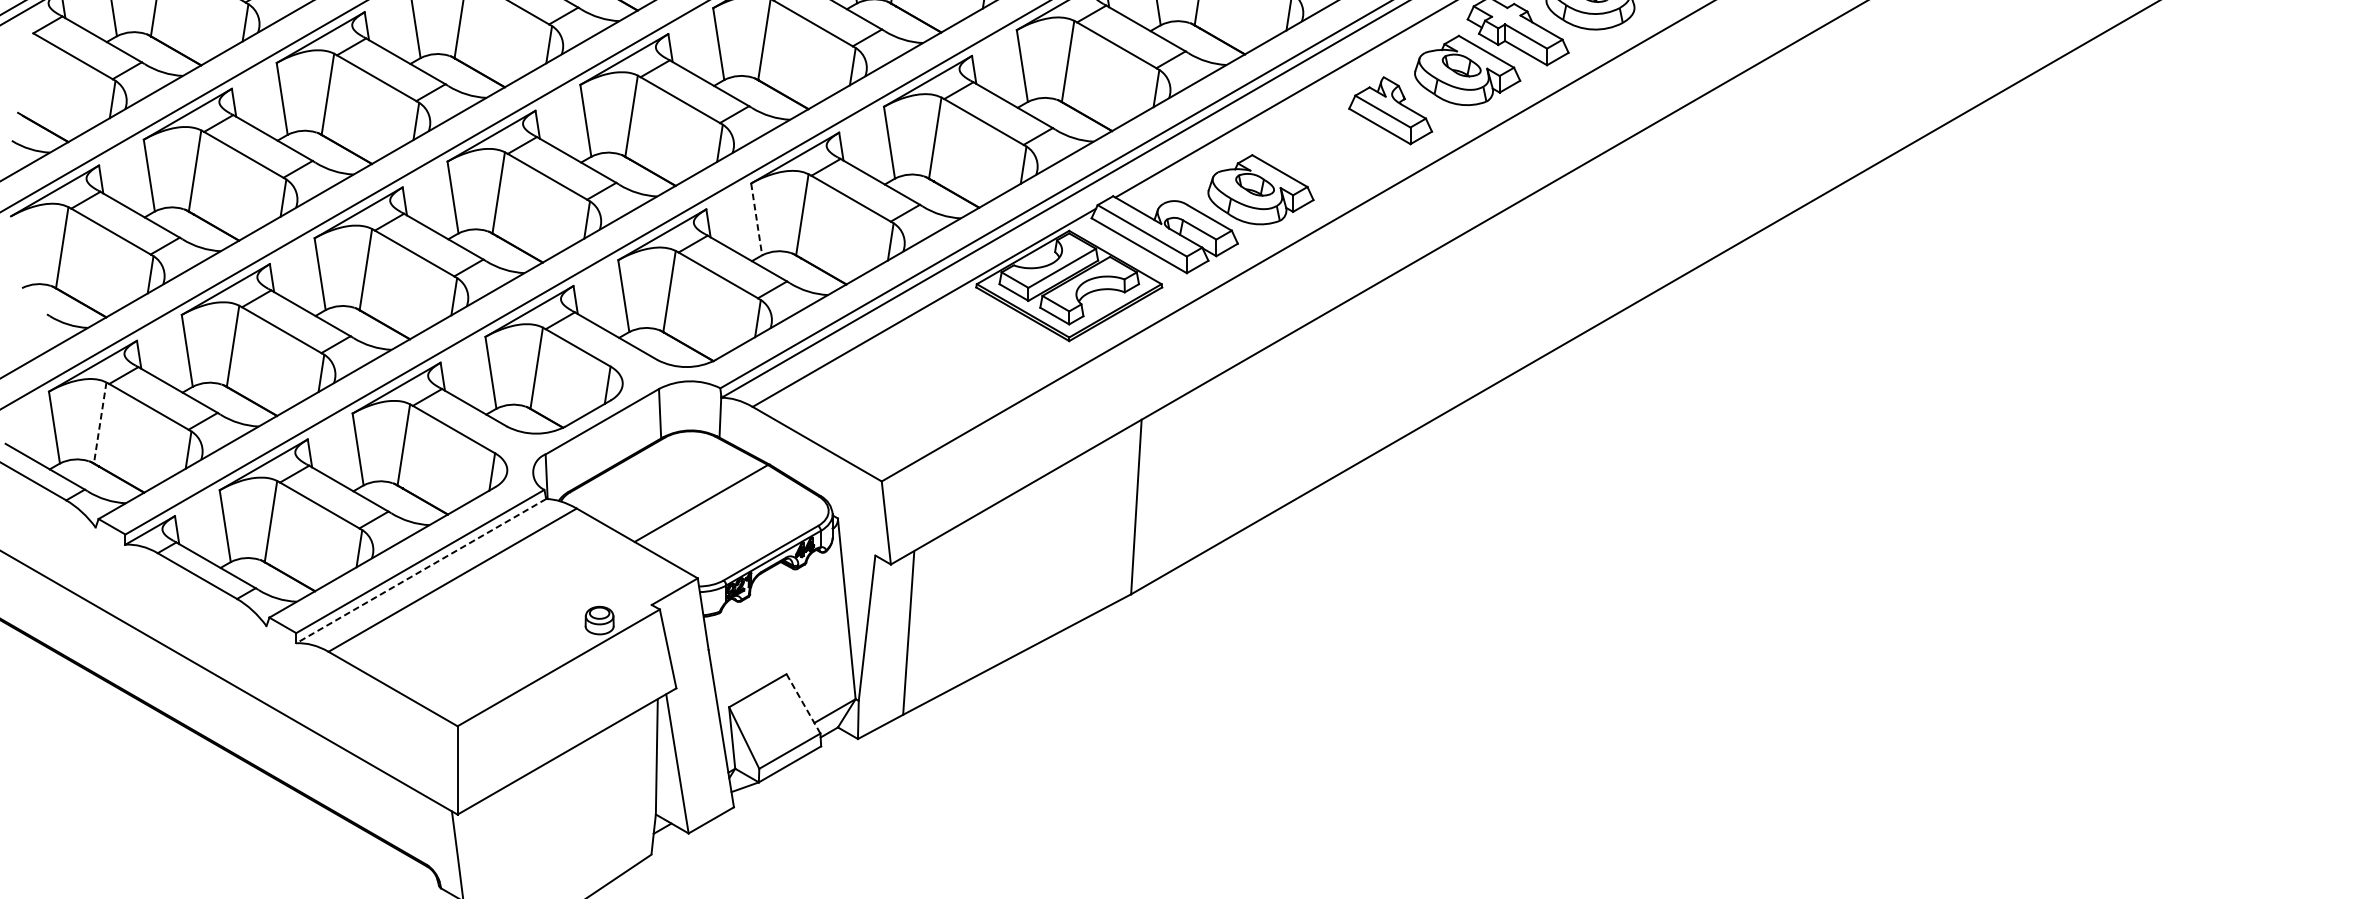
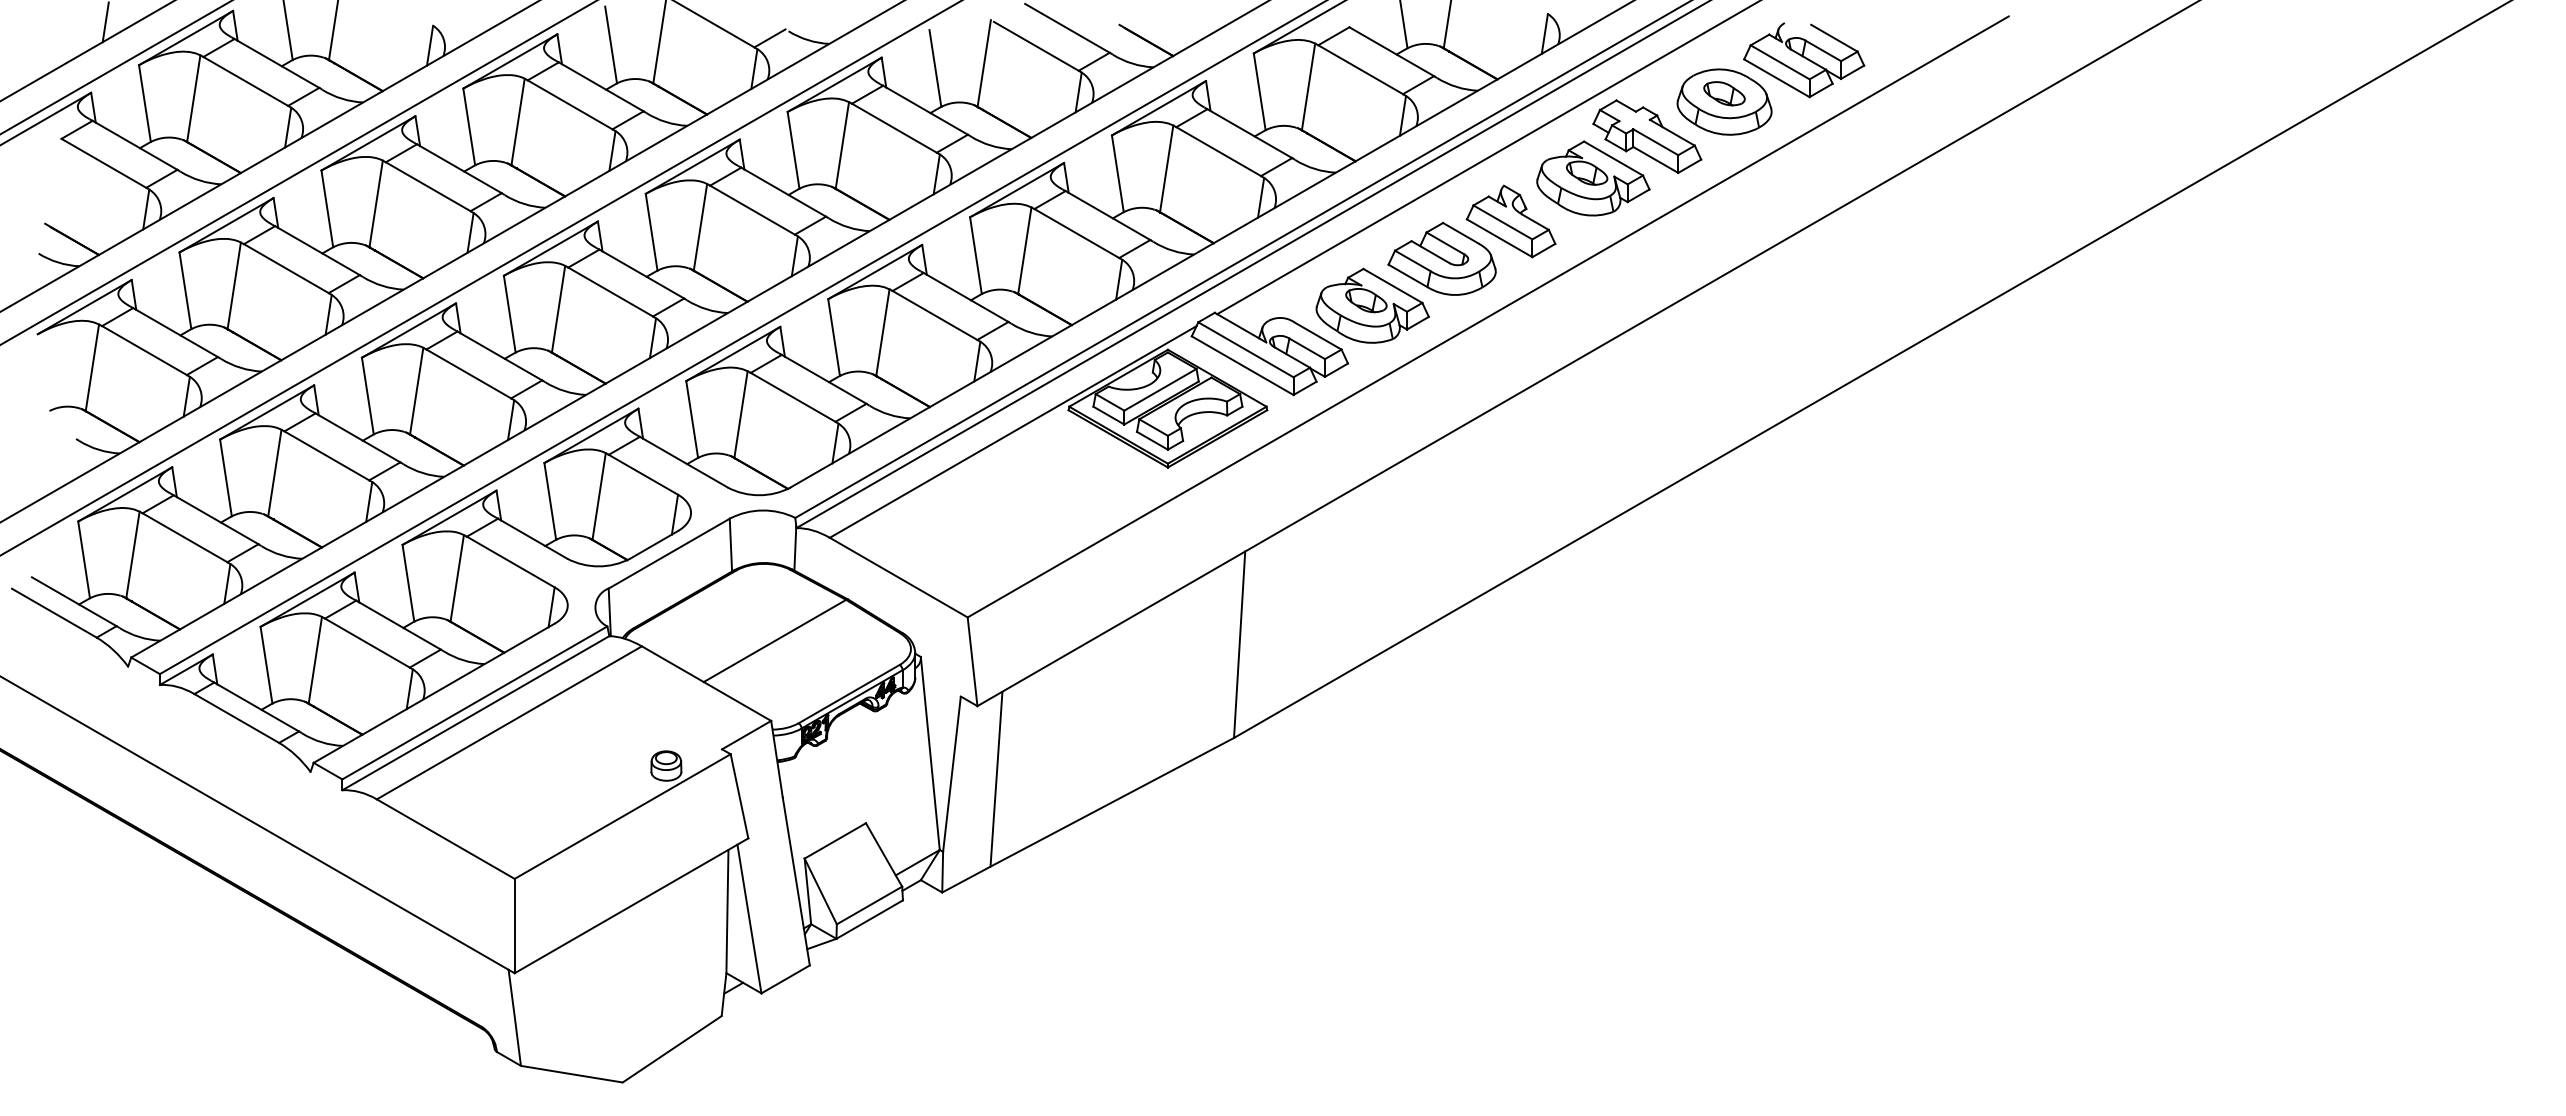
part: (1325, 145) -> (1441, 258), added
line: (757, 219) -> (834, 337), dashed -> solid
line: (99, 422) -> (132, 554), dashed -> solid
line: (420, 571) -> (475, 713), dashed -> solid
line: (803, 703) -> (884, 854), dashed -> solid

